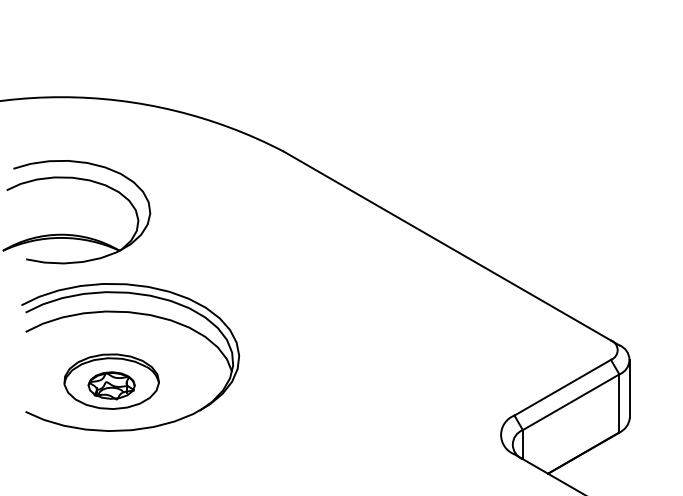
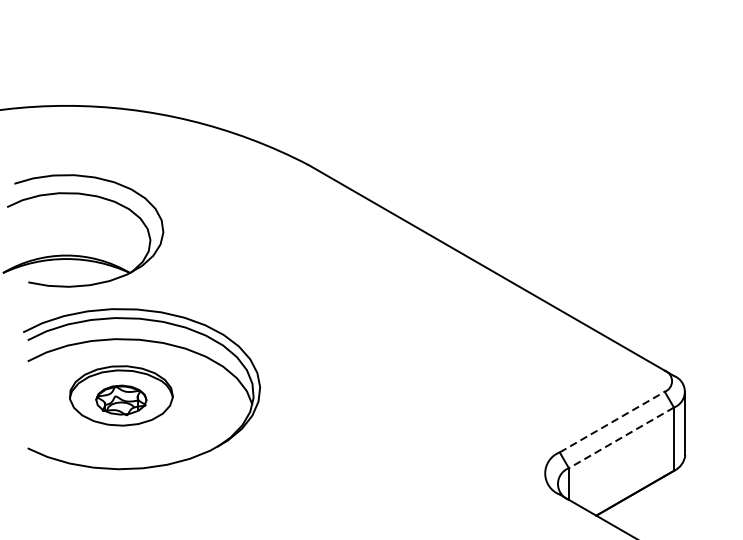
part: (111, 381) -> (121, 395), moved
line: (562, 387) -> (612, 421), solid -> dashed
line: (571, 402) -> (621, 438), solid -> dashed

